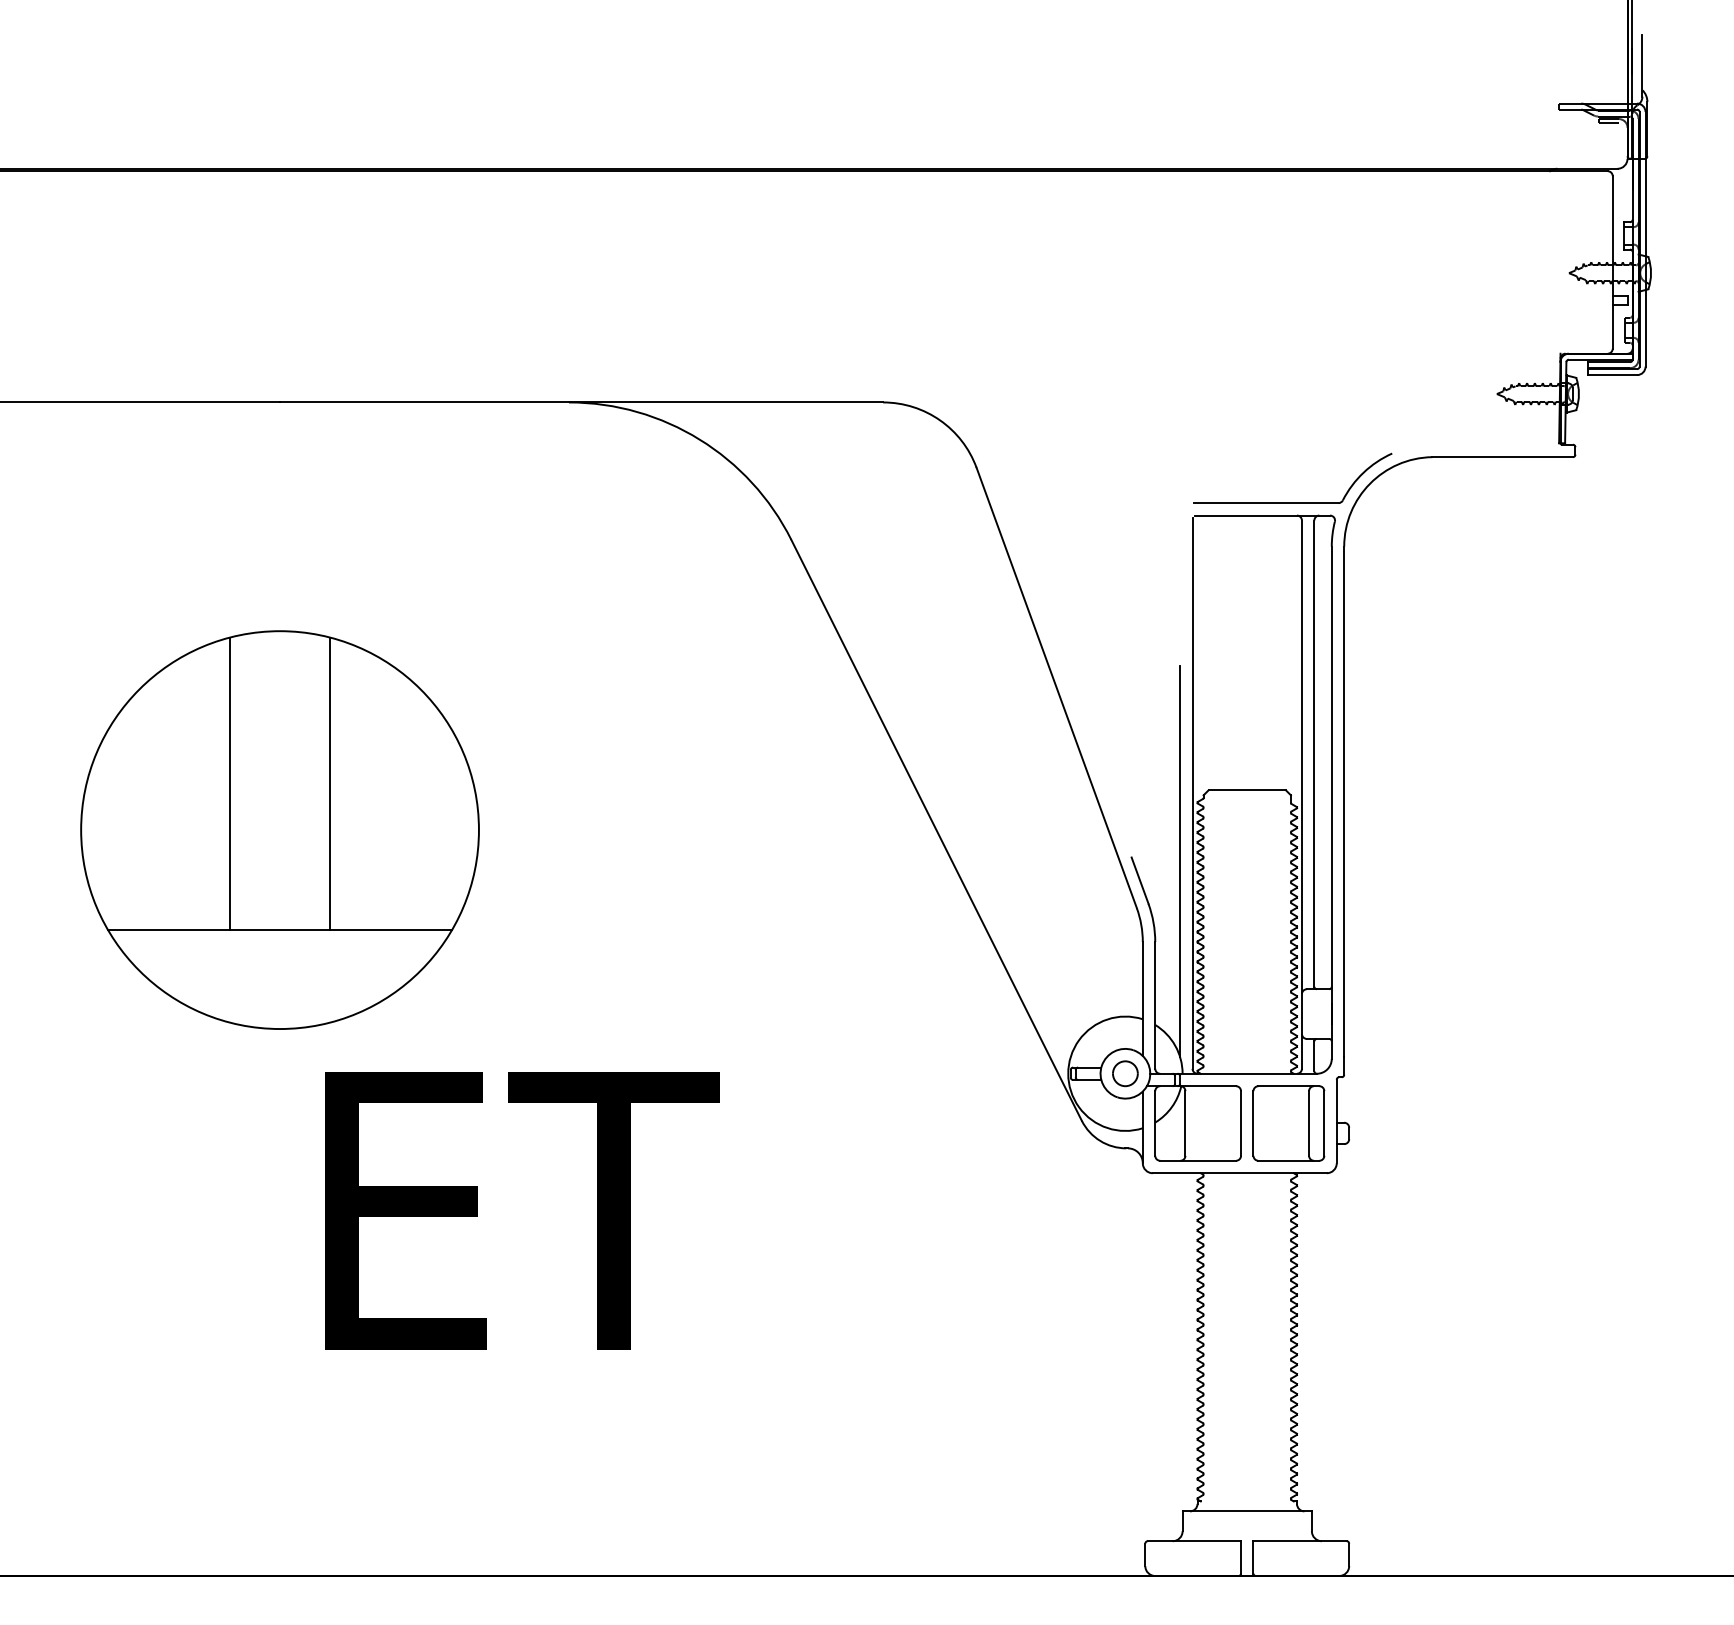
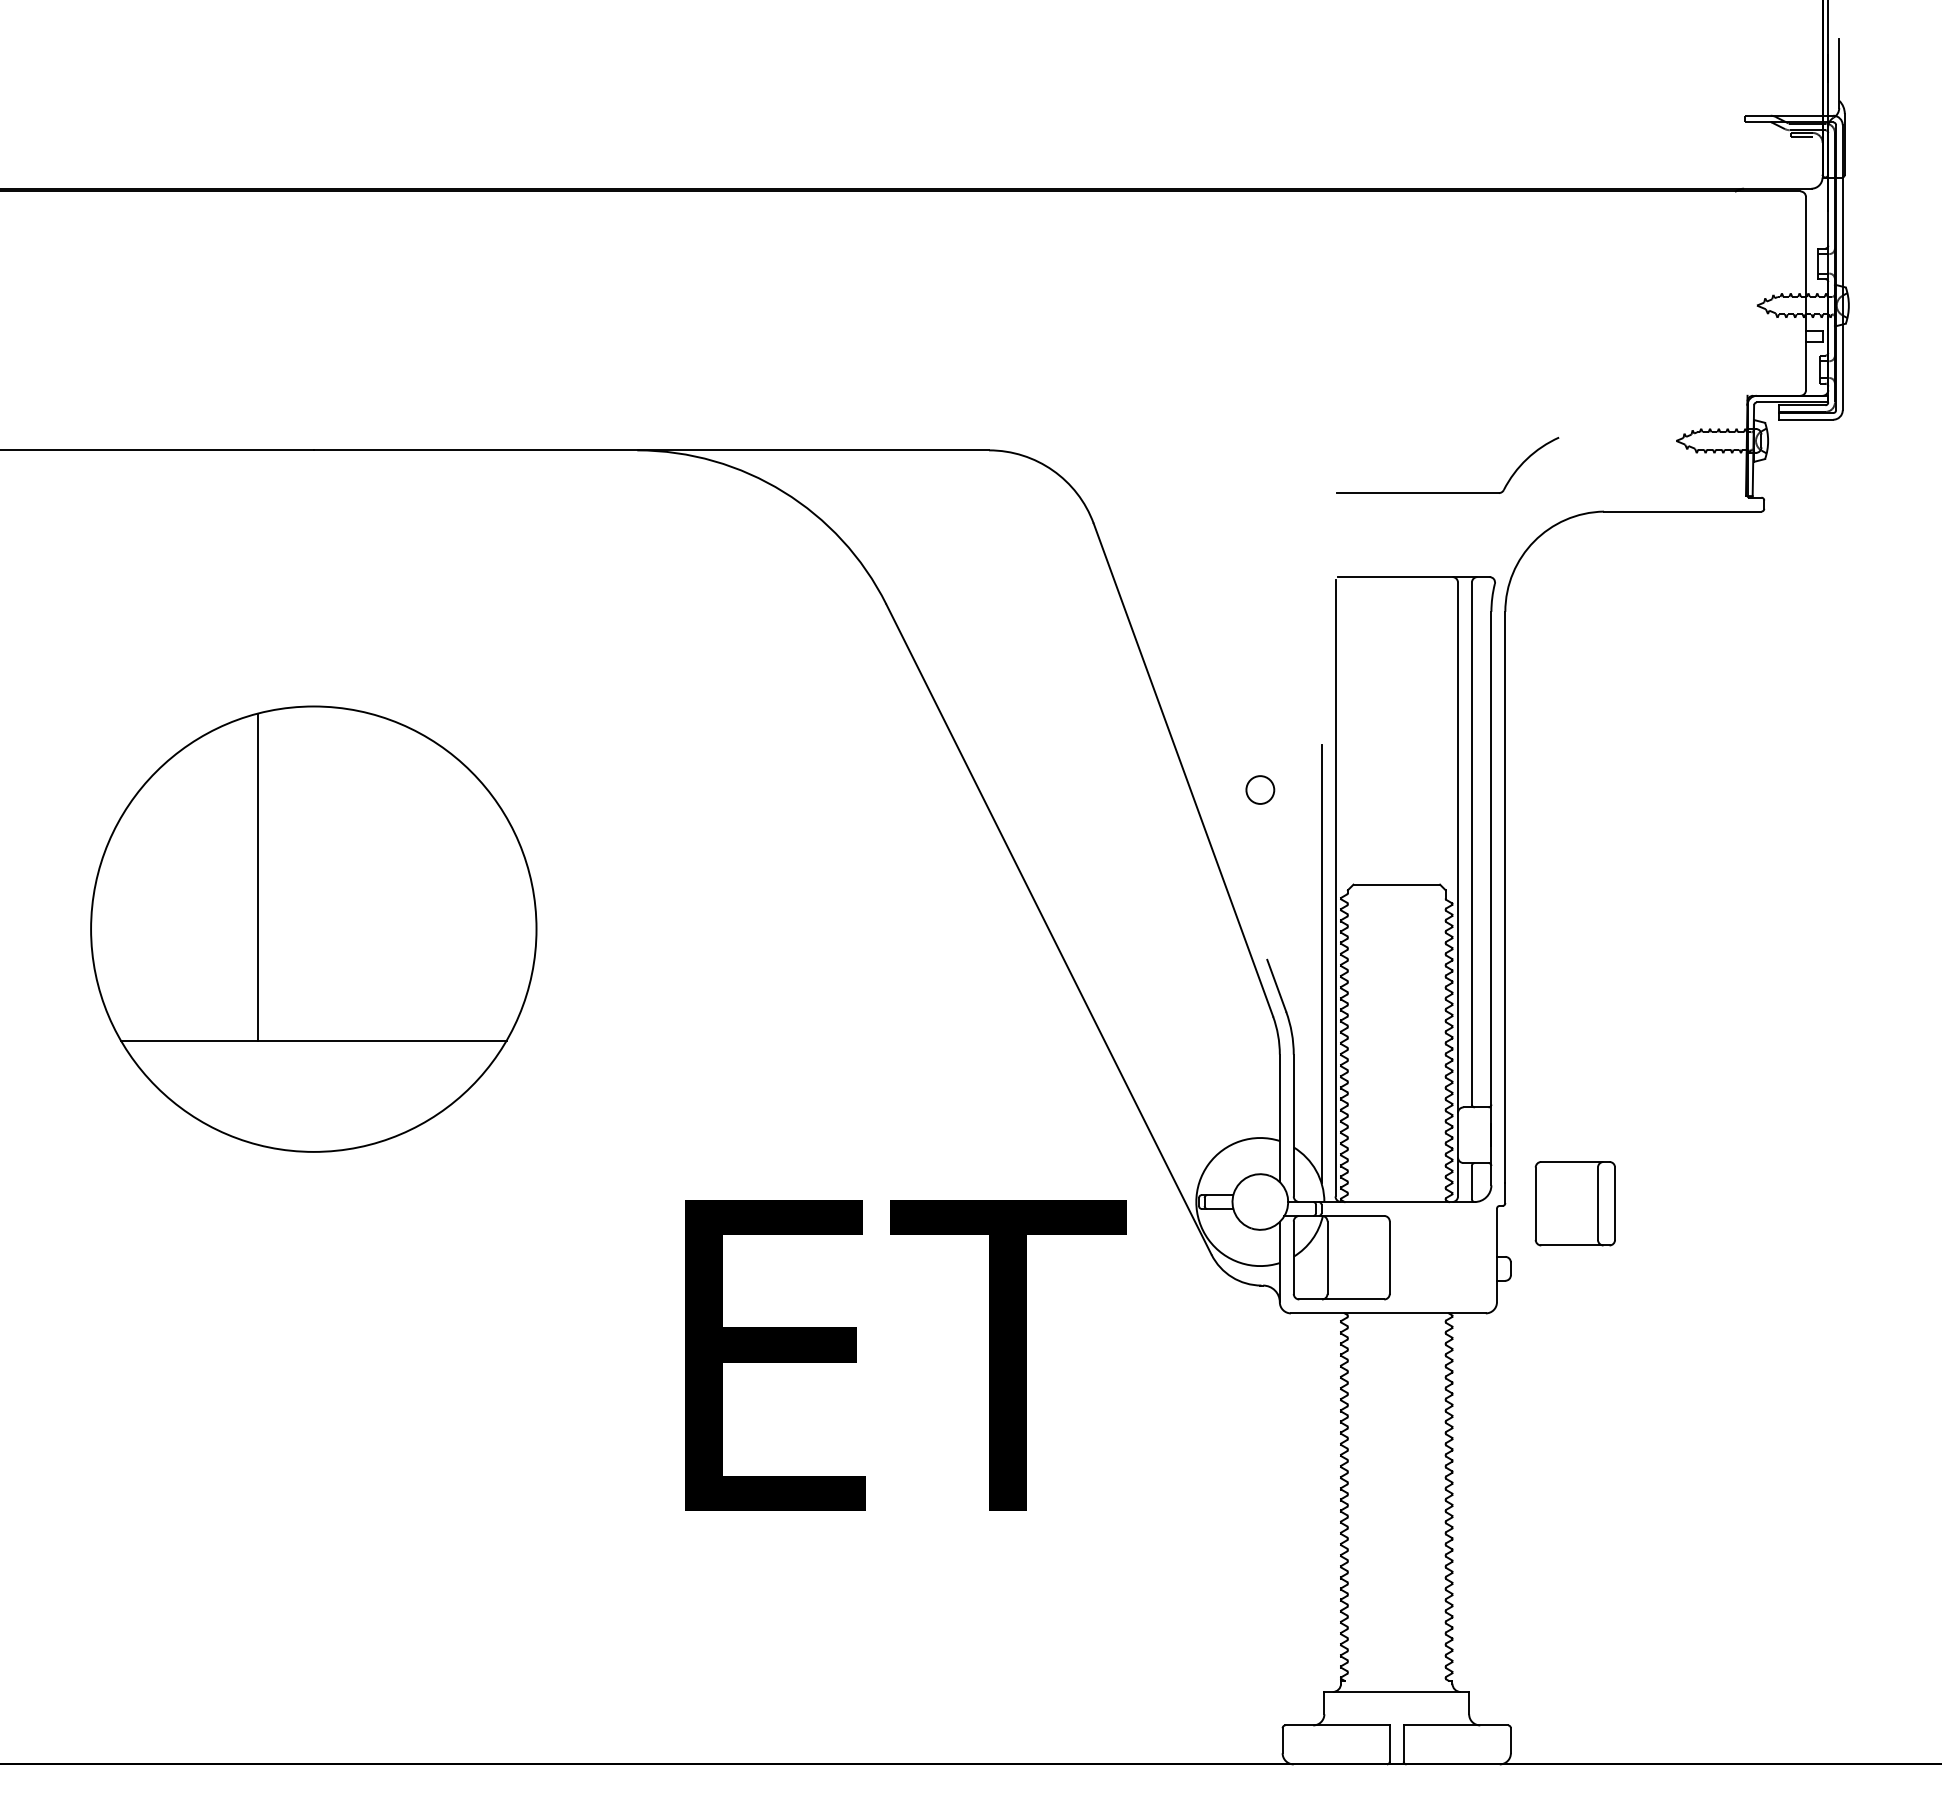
part: (1292, 502) -> (1447, 492), moved
line: (329, 783) -> (369, 876), removed
part: (1125, 1073) -> (1260, 789), moved
part: (1288, 1123) -> (1574, 1203), moved
text: (521, 1210) -> (905, 1355), moved

